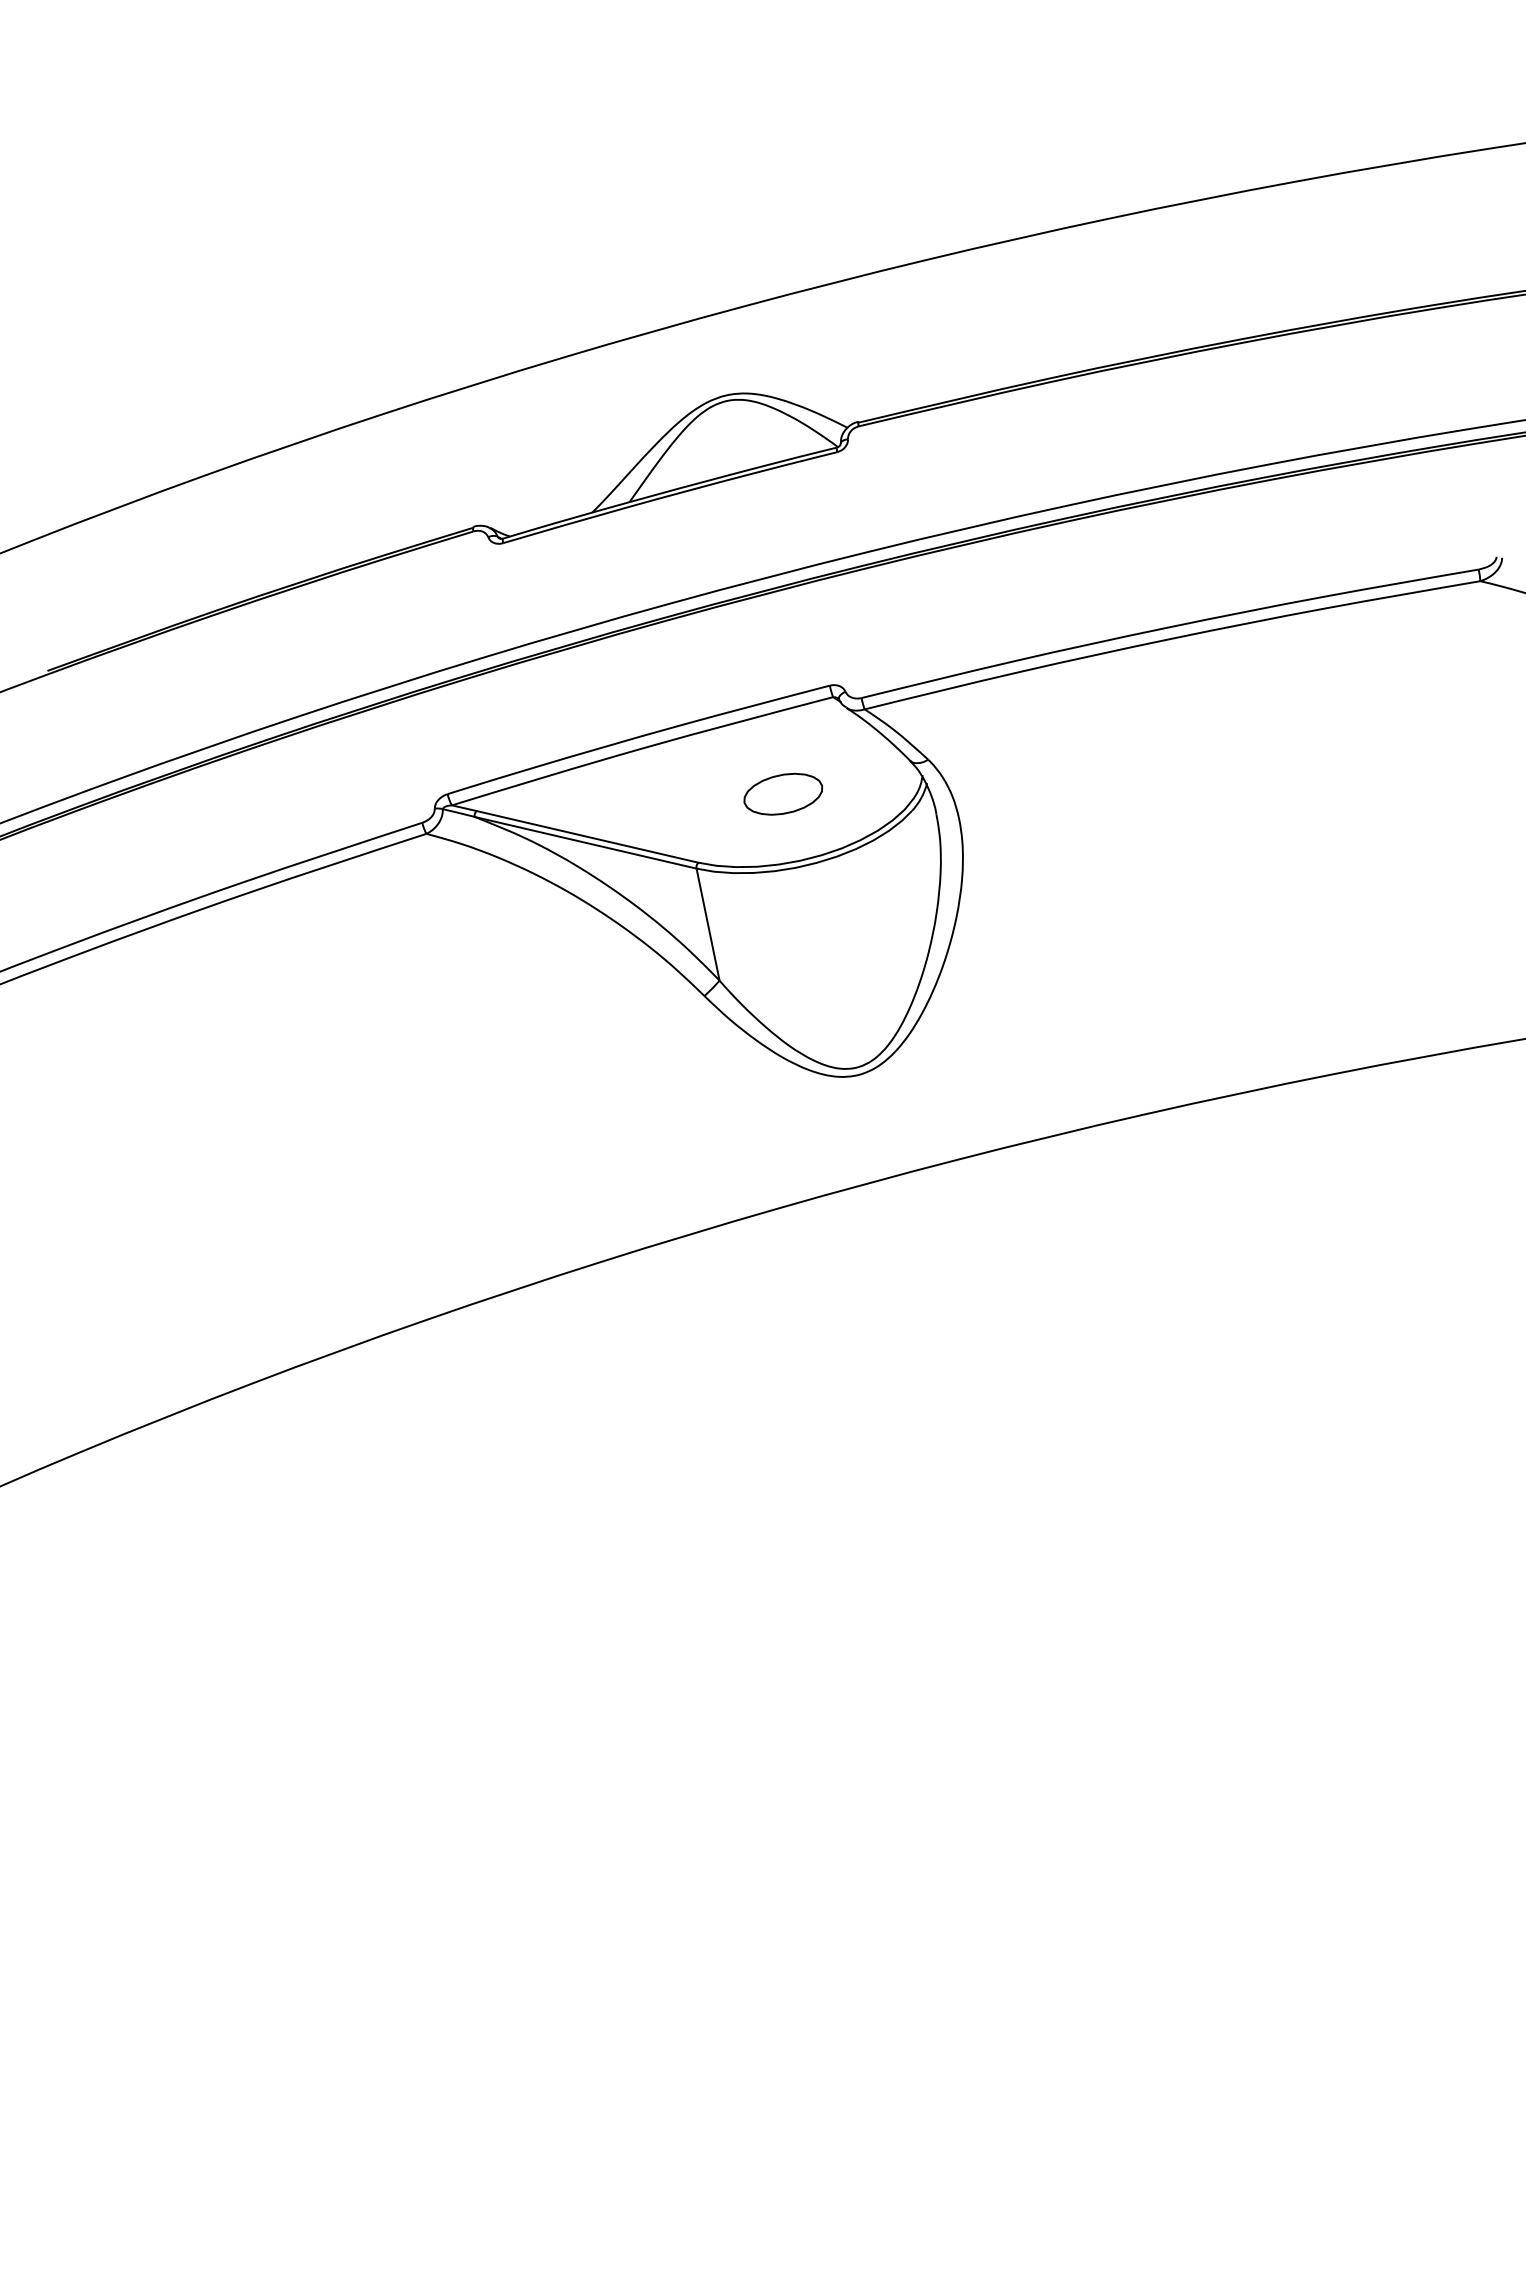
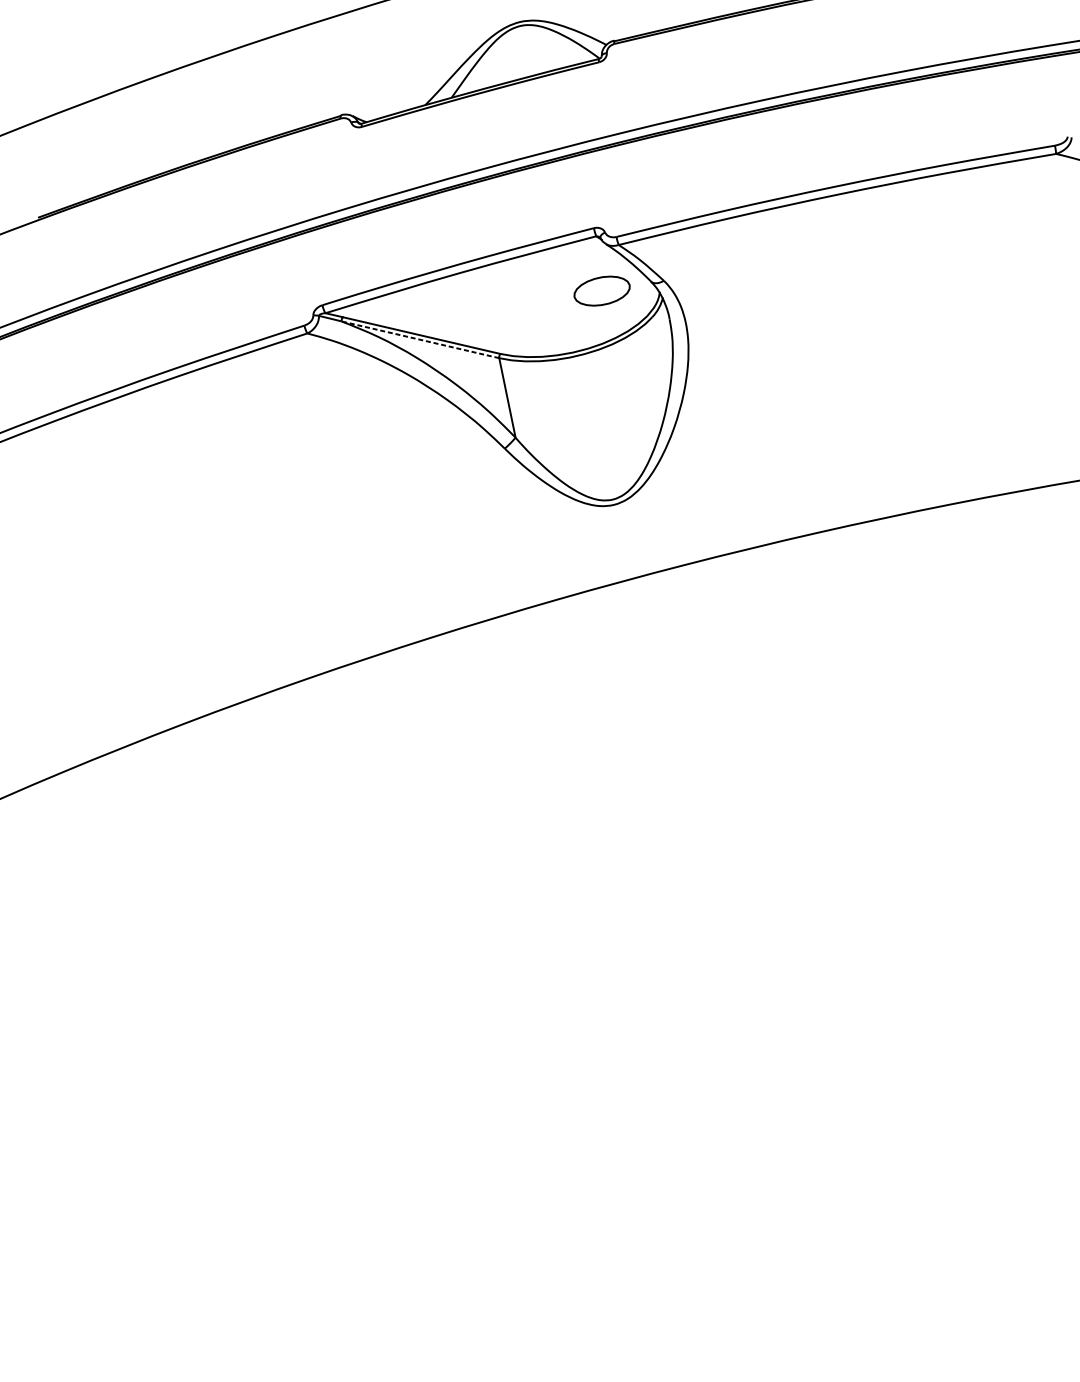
part: (783, 793) -> (602, 290), moved
line: (585, 842) -> (420, 339), solid -> dashed

